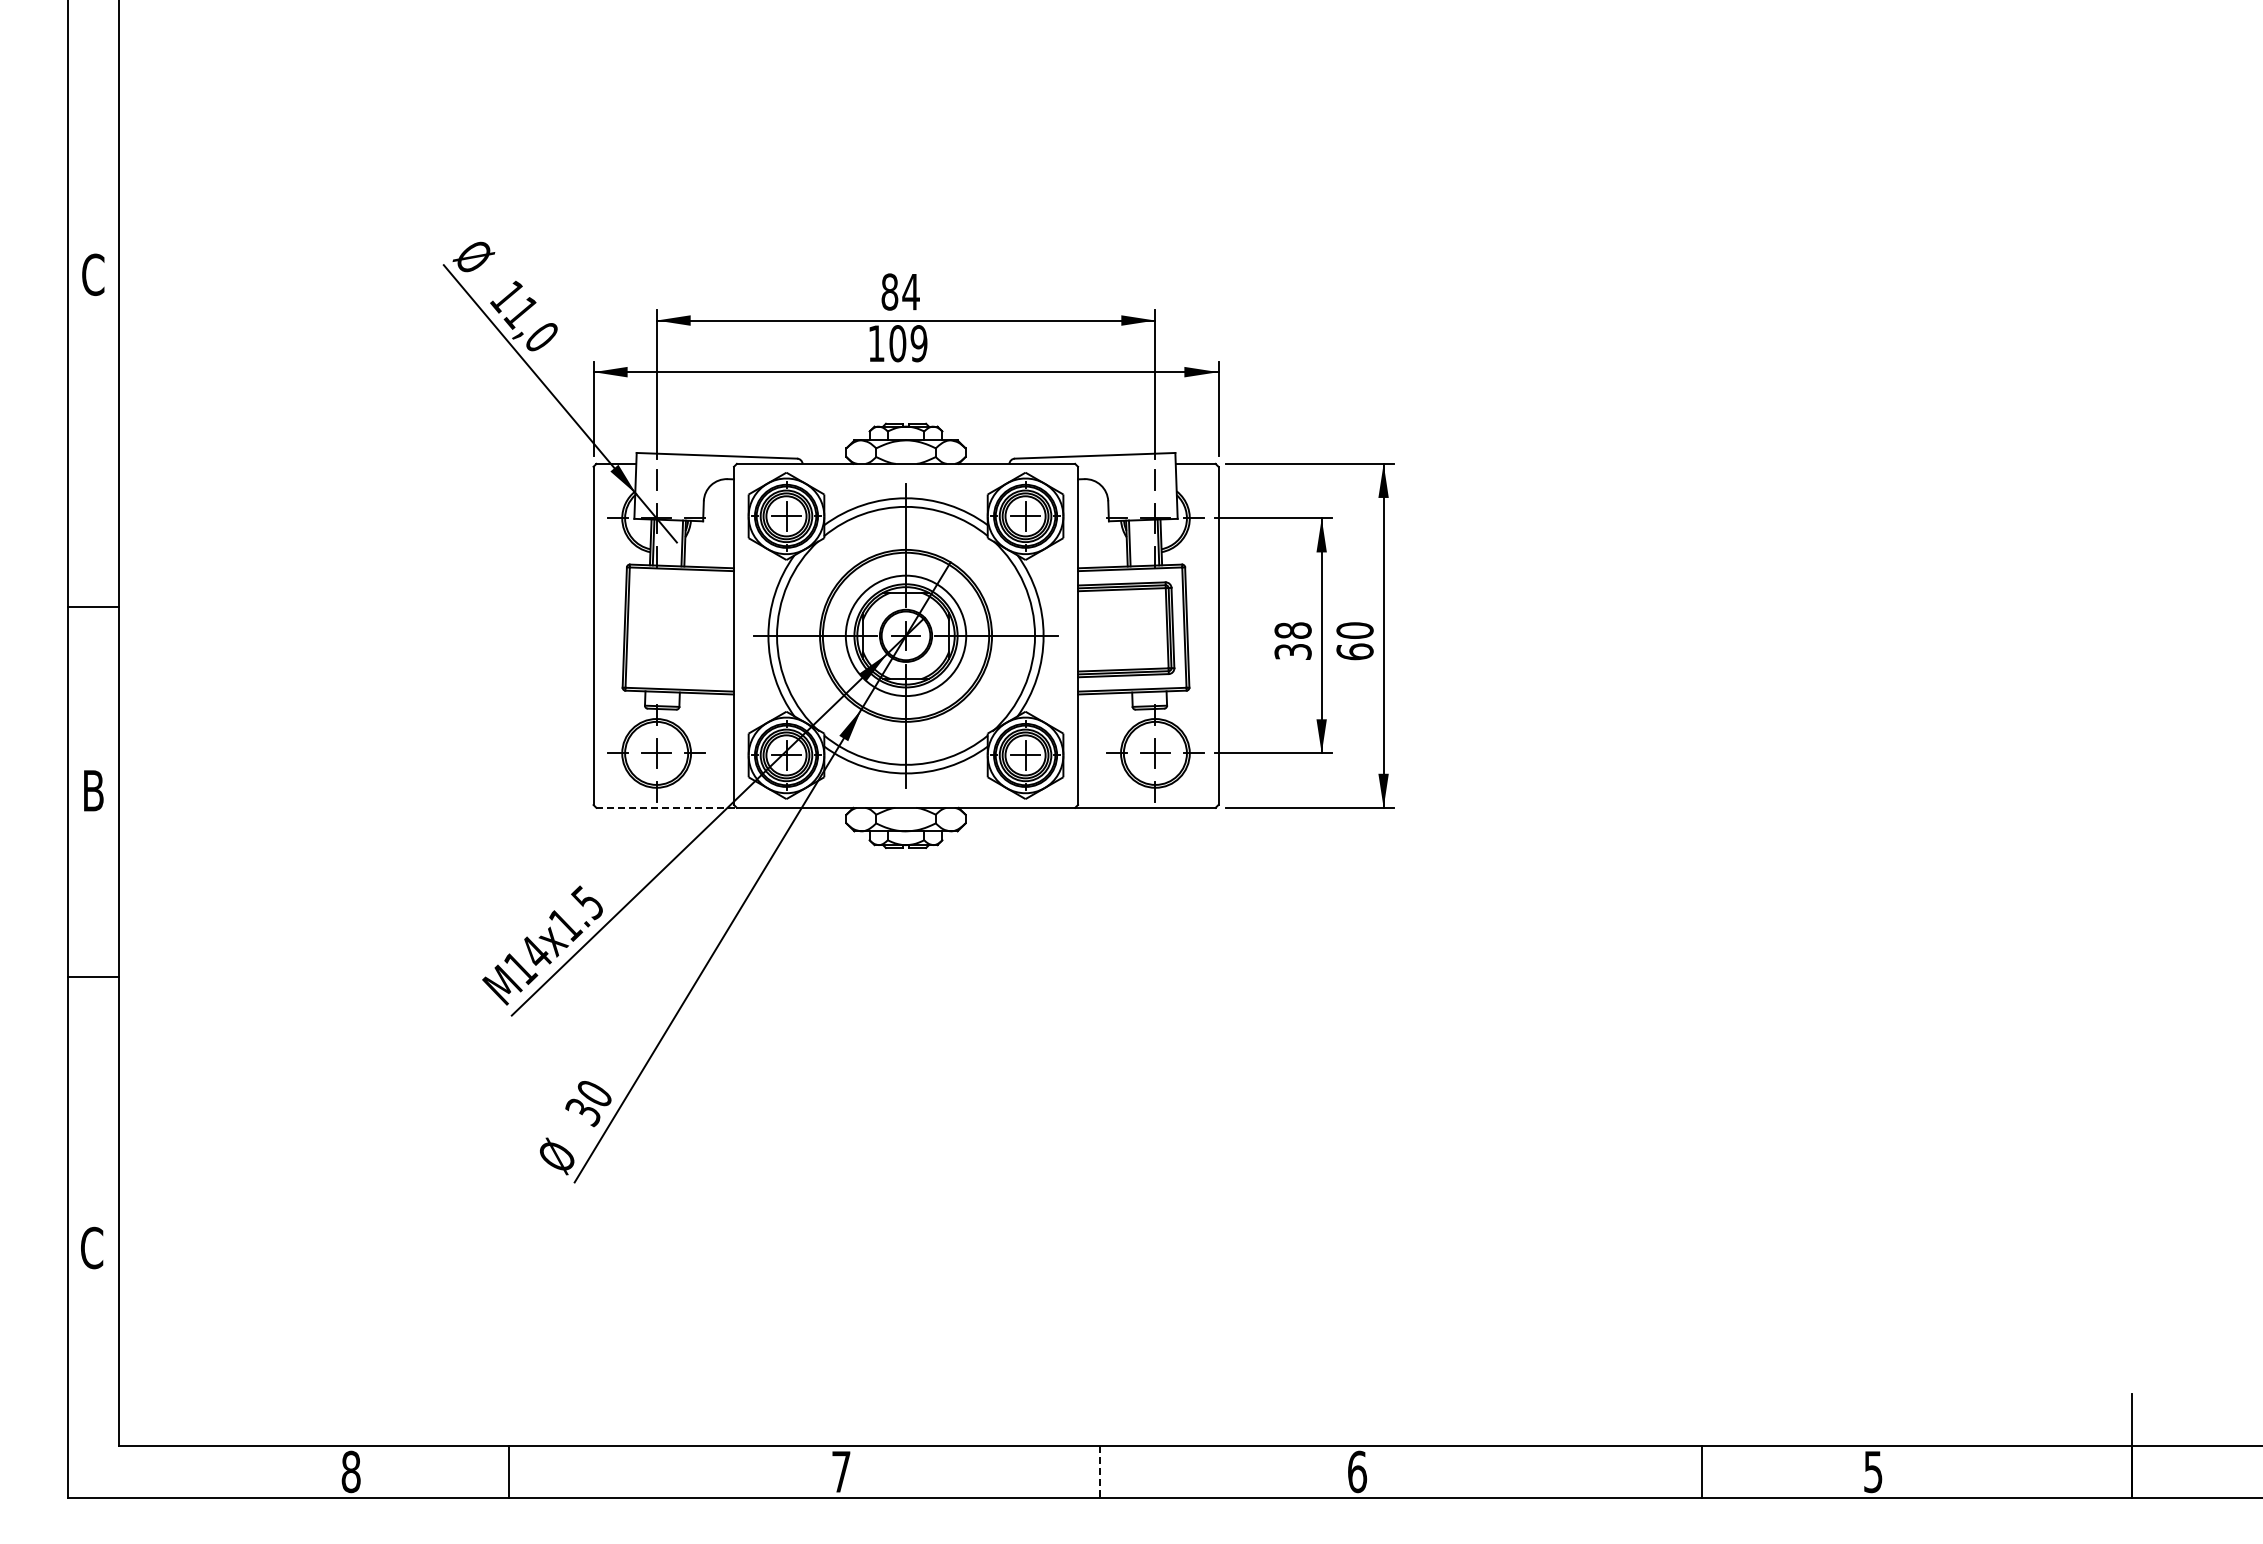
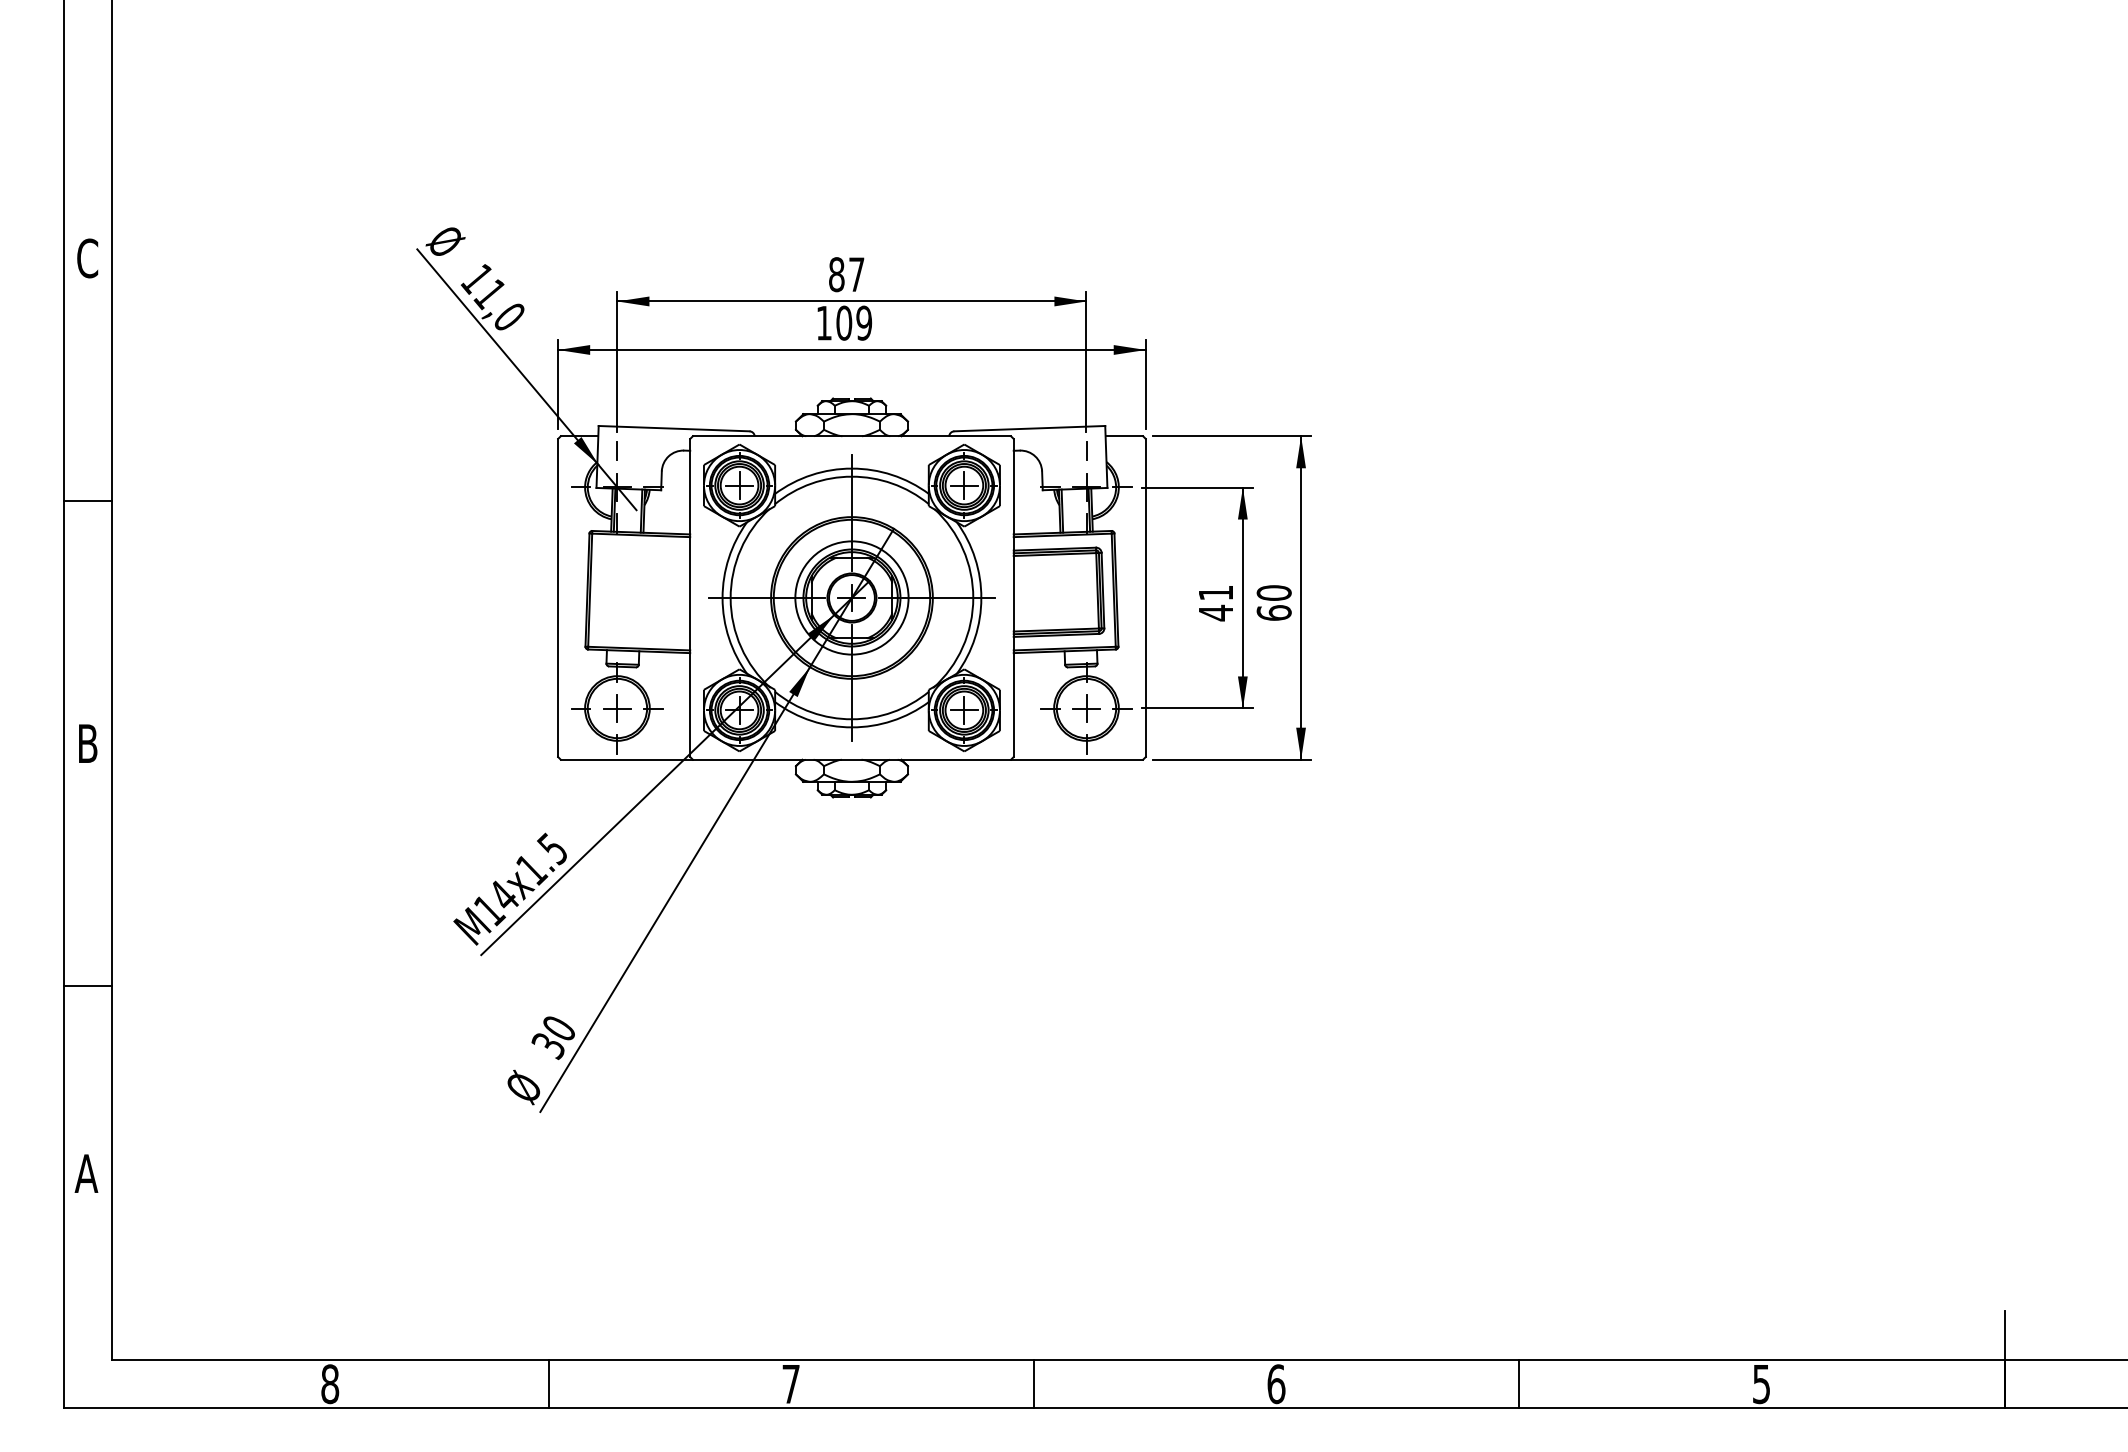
text: (910, 292) -> (856, 275), 84 -> 87
line: (93, 606) -> (87, 500), moved
text: (1292, 641) -> (1215, 603), 38 -> 41
line: (667, 807) -> (627, 759), dashed -> solid
line: (93, 976) -> (87, 986), moved
text: (91, 1247) -> (85, 1173), C -> A
line: (508, 1471) -> (548, 1383), moved
line: (1099, 1471) -> (1033, 1383), dashed -> solid
line: (1701, 1471) -> (1519, 1383), moved

